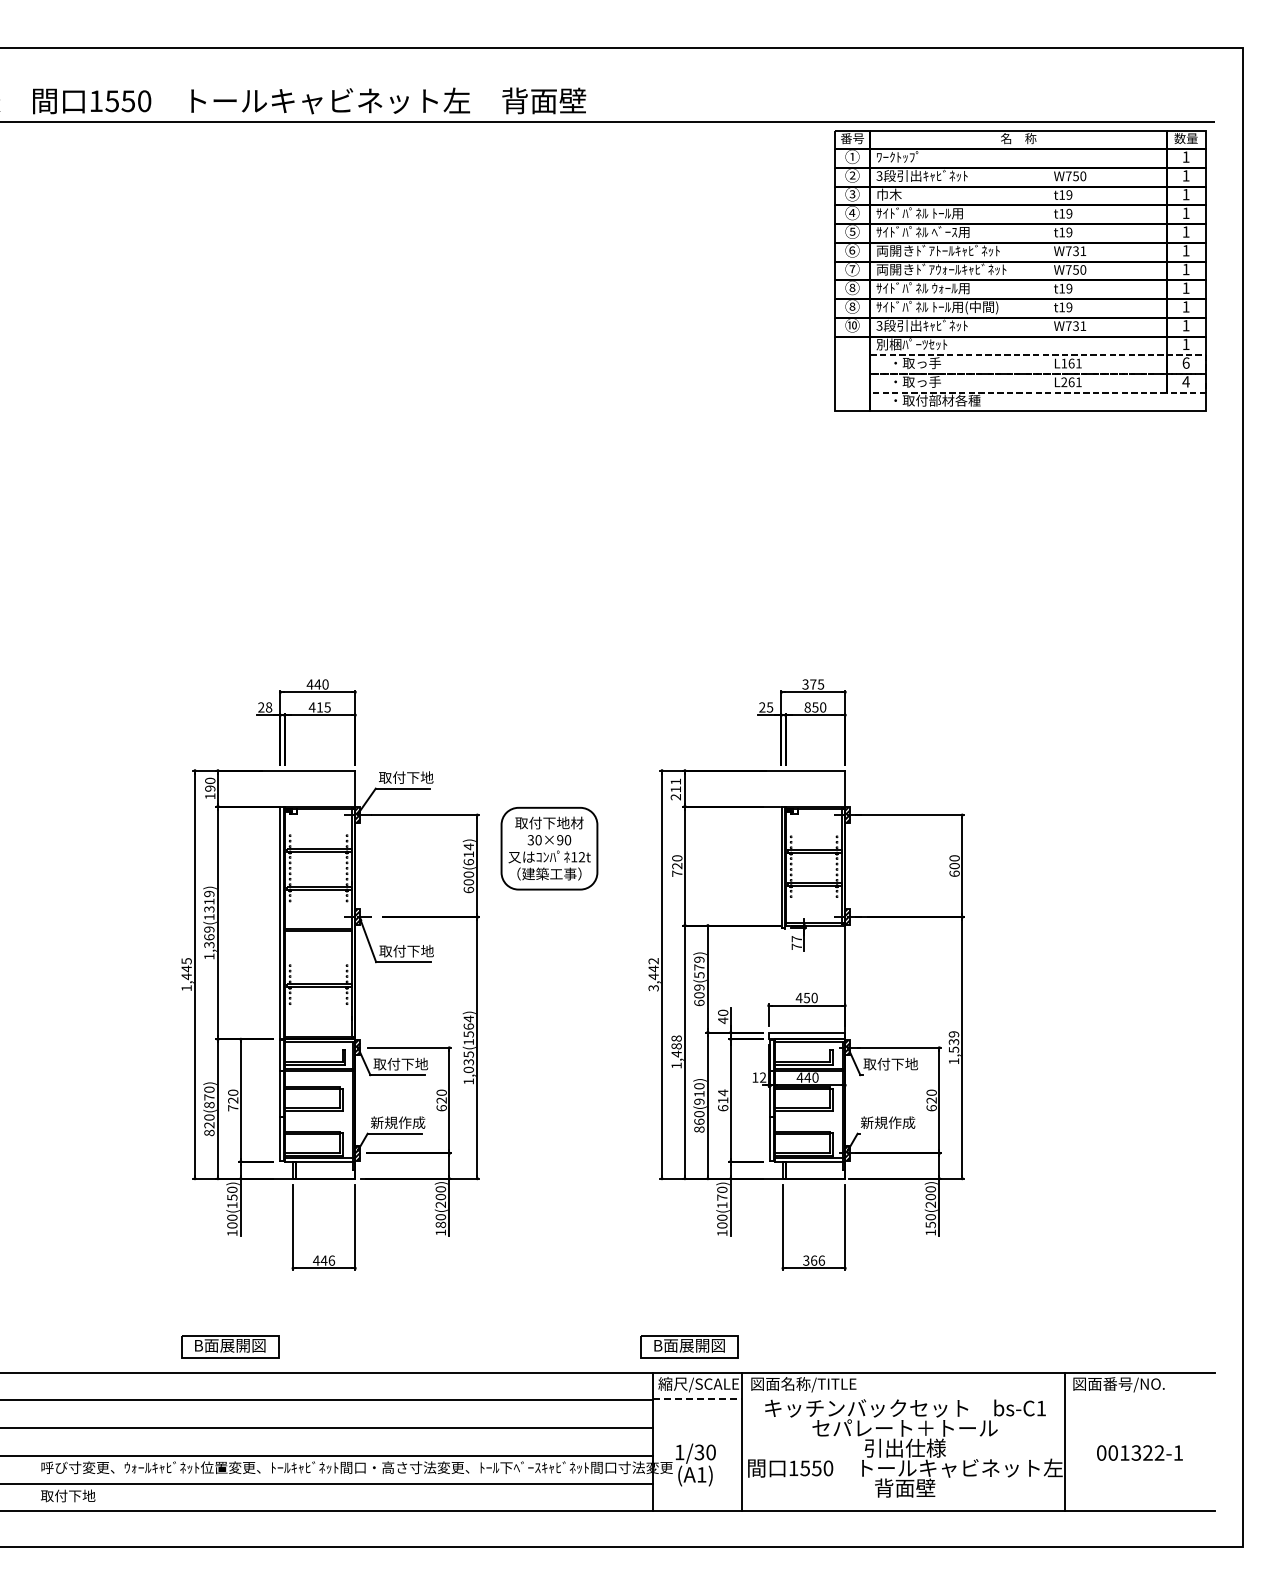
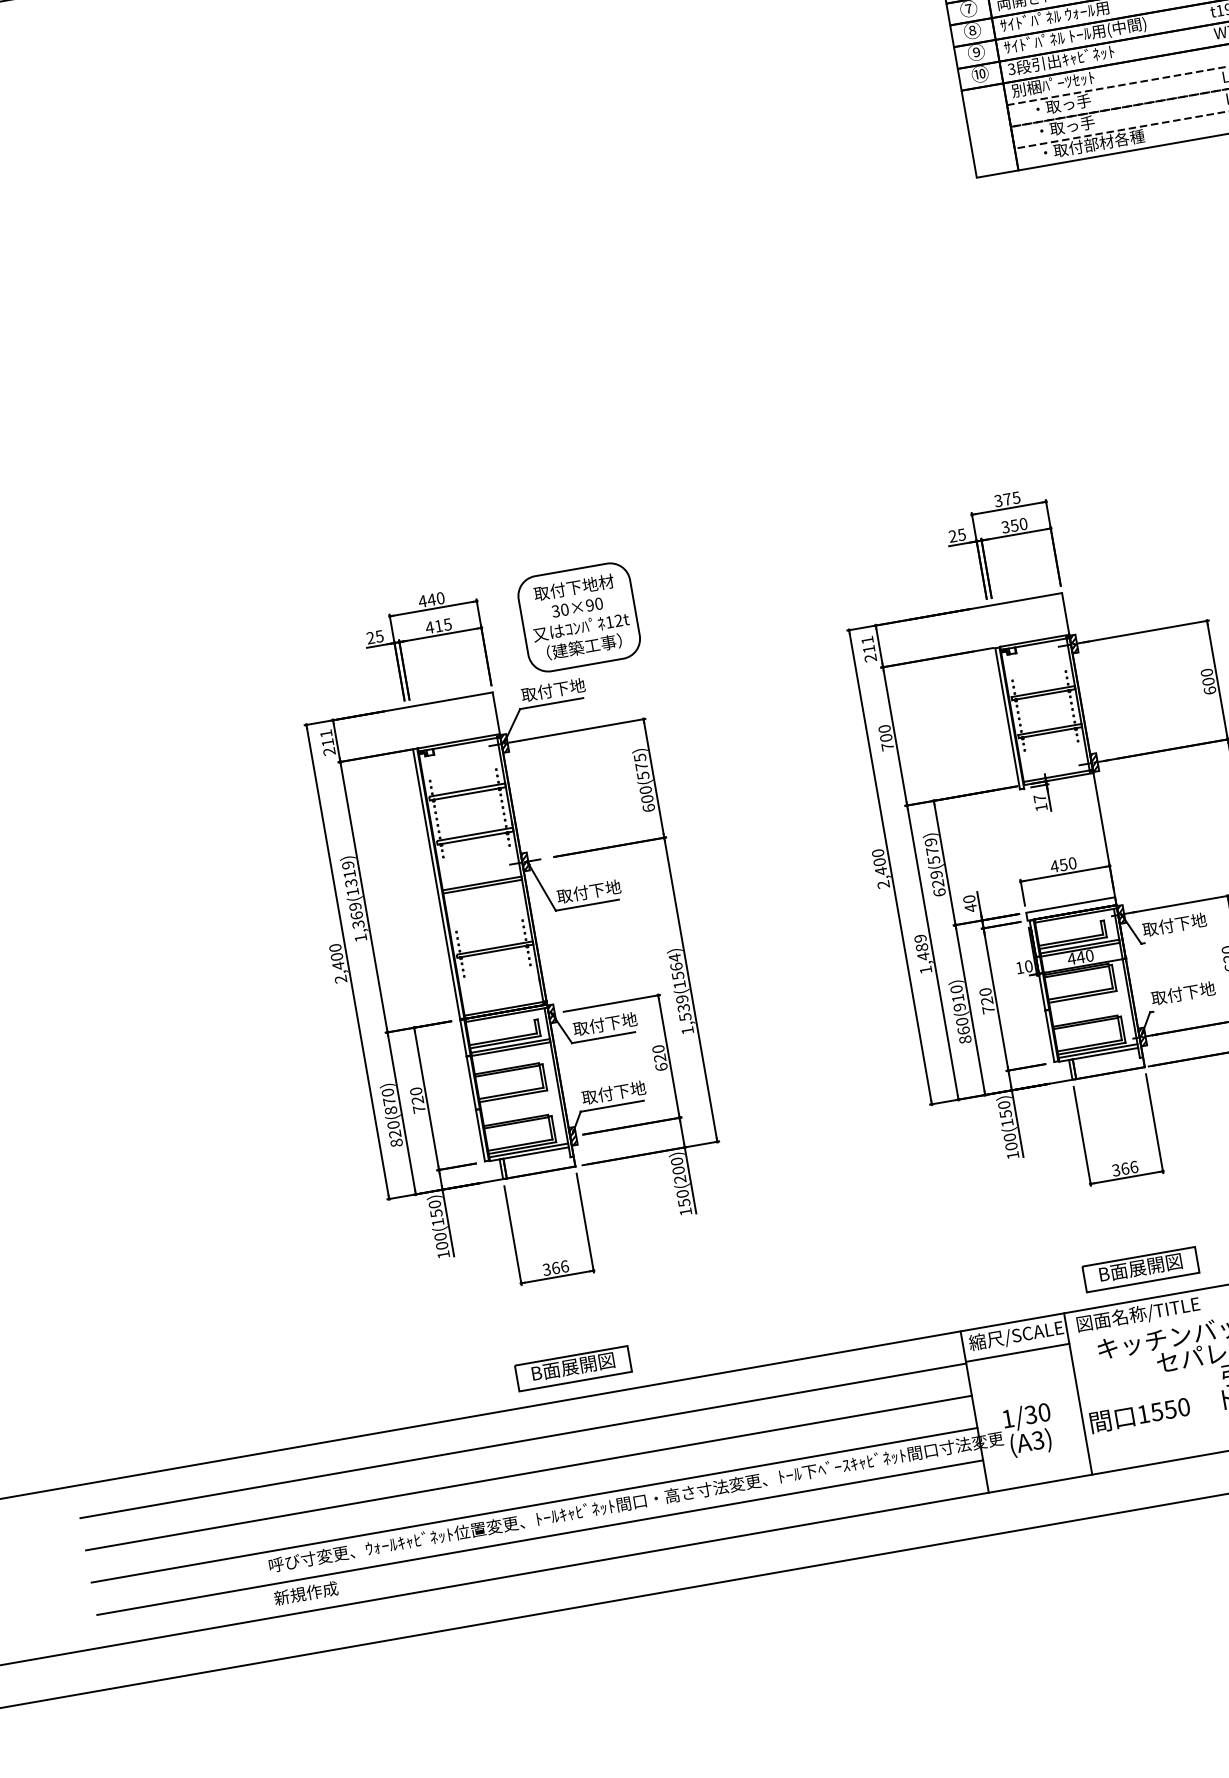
text: (852, 307) -> (976, 53), ⑧ -> ⑨
text: (268, 707) -> (379, 636), 28 -> 25
text: (807, 707) -> (1005, 527), 850 -> 350
text: (210, 788) -> (328, 742), 190 -> 211
part: (549, 848) -> (579, 617), moved
text: (468, 854) -> (641, 766), 600(614) -> 600(575)
text: (677, 866) -> (886, 738), 720 -> 700
text: (796, 946) -> (1041, 807), 77 -> 17
text: (186, 974) -> (337, 963), 1,445 -> 2,400
text: (653, 974) -> (880, 868), 3,442 -> 2,400
text: (699, 995) -> (938, 883), 609(579) -> 629(579)
text: (676, 1038) -> (920, 938), 1,488 -> 1,489
text: (468, 1062) -> (683, 1008), 1,035(1564) -> 1,539(1564)
text: (763, 1077) -> (1029, 966), 12 -> 10
text: (723, 1100) -> (987, 1000), 614 -> 720
text: (397, 1122) -> (613, 1092), 新規作成 -> 取付下地
text: (887, 1122) -> (1182, 993), 新規作成 -> 取付下地
text: (722, 1197) -> (1005, 1113), 100(170) -> 100(150)
text: (440, 1224) -> (683, 1202), 180(200) -> 150(200)
text: (319, 1260) -> (550, 1268), 446 -> 366
part: (230, 1346) -> (573, 1367), moved
part: (689, 1346) -> (1140, 1268), moved
line: (697, 1398) -> (1017, 1352), dashed -> solid
text: (701, 1474) -> (1037, 1440), (A1) -> (A3)
text: (68, 1495) -> (306, 1592), 取付下地 -> 新規作成

